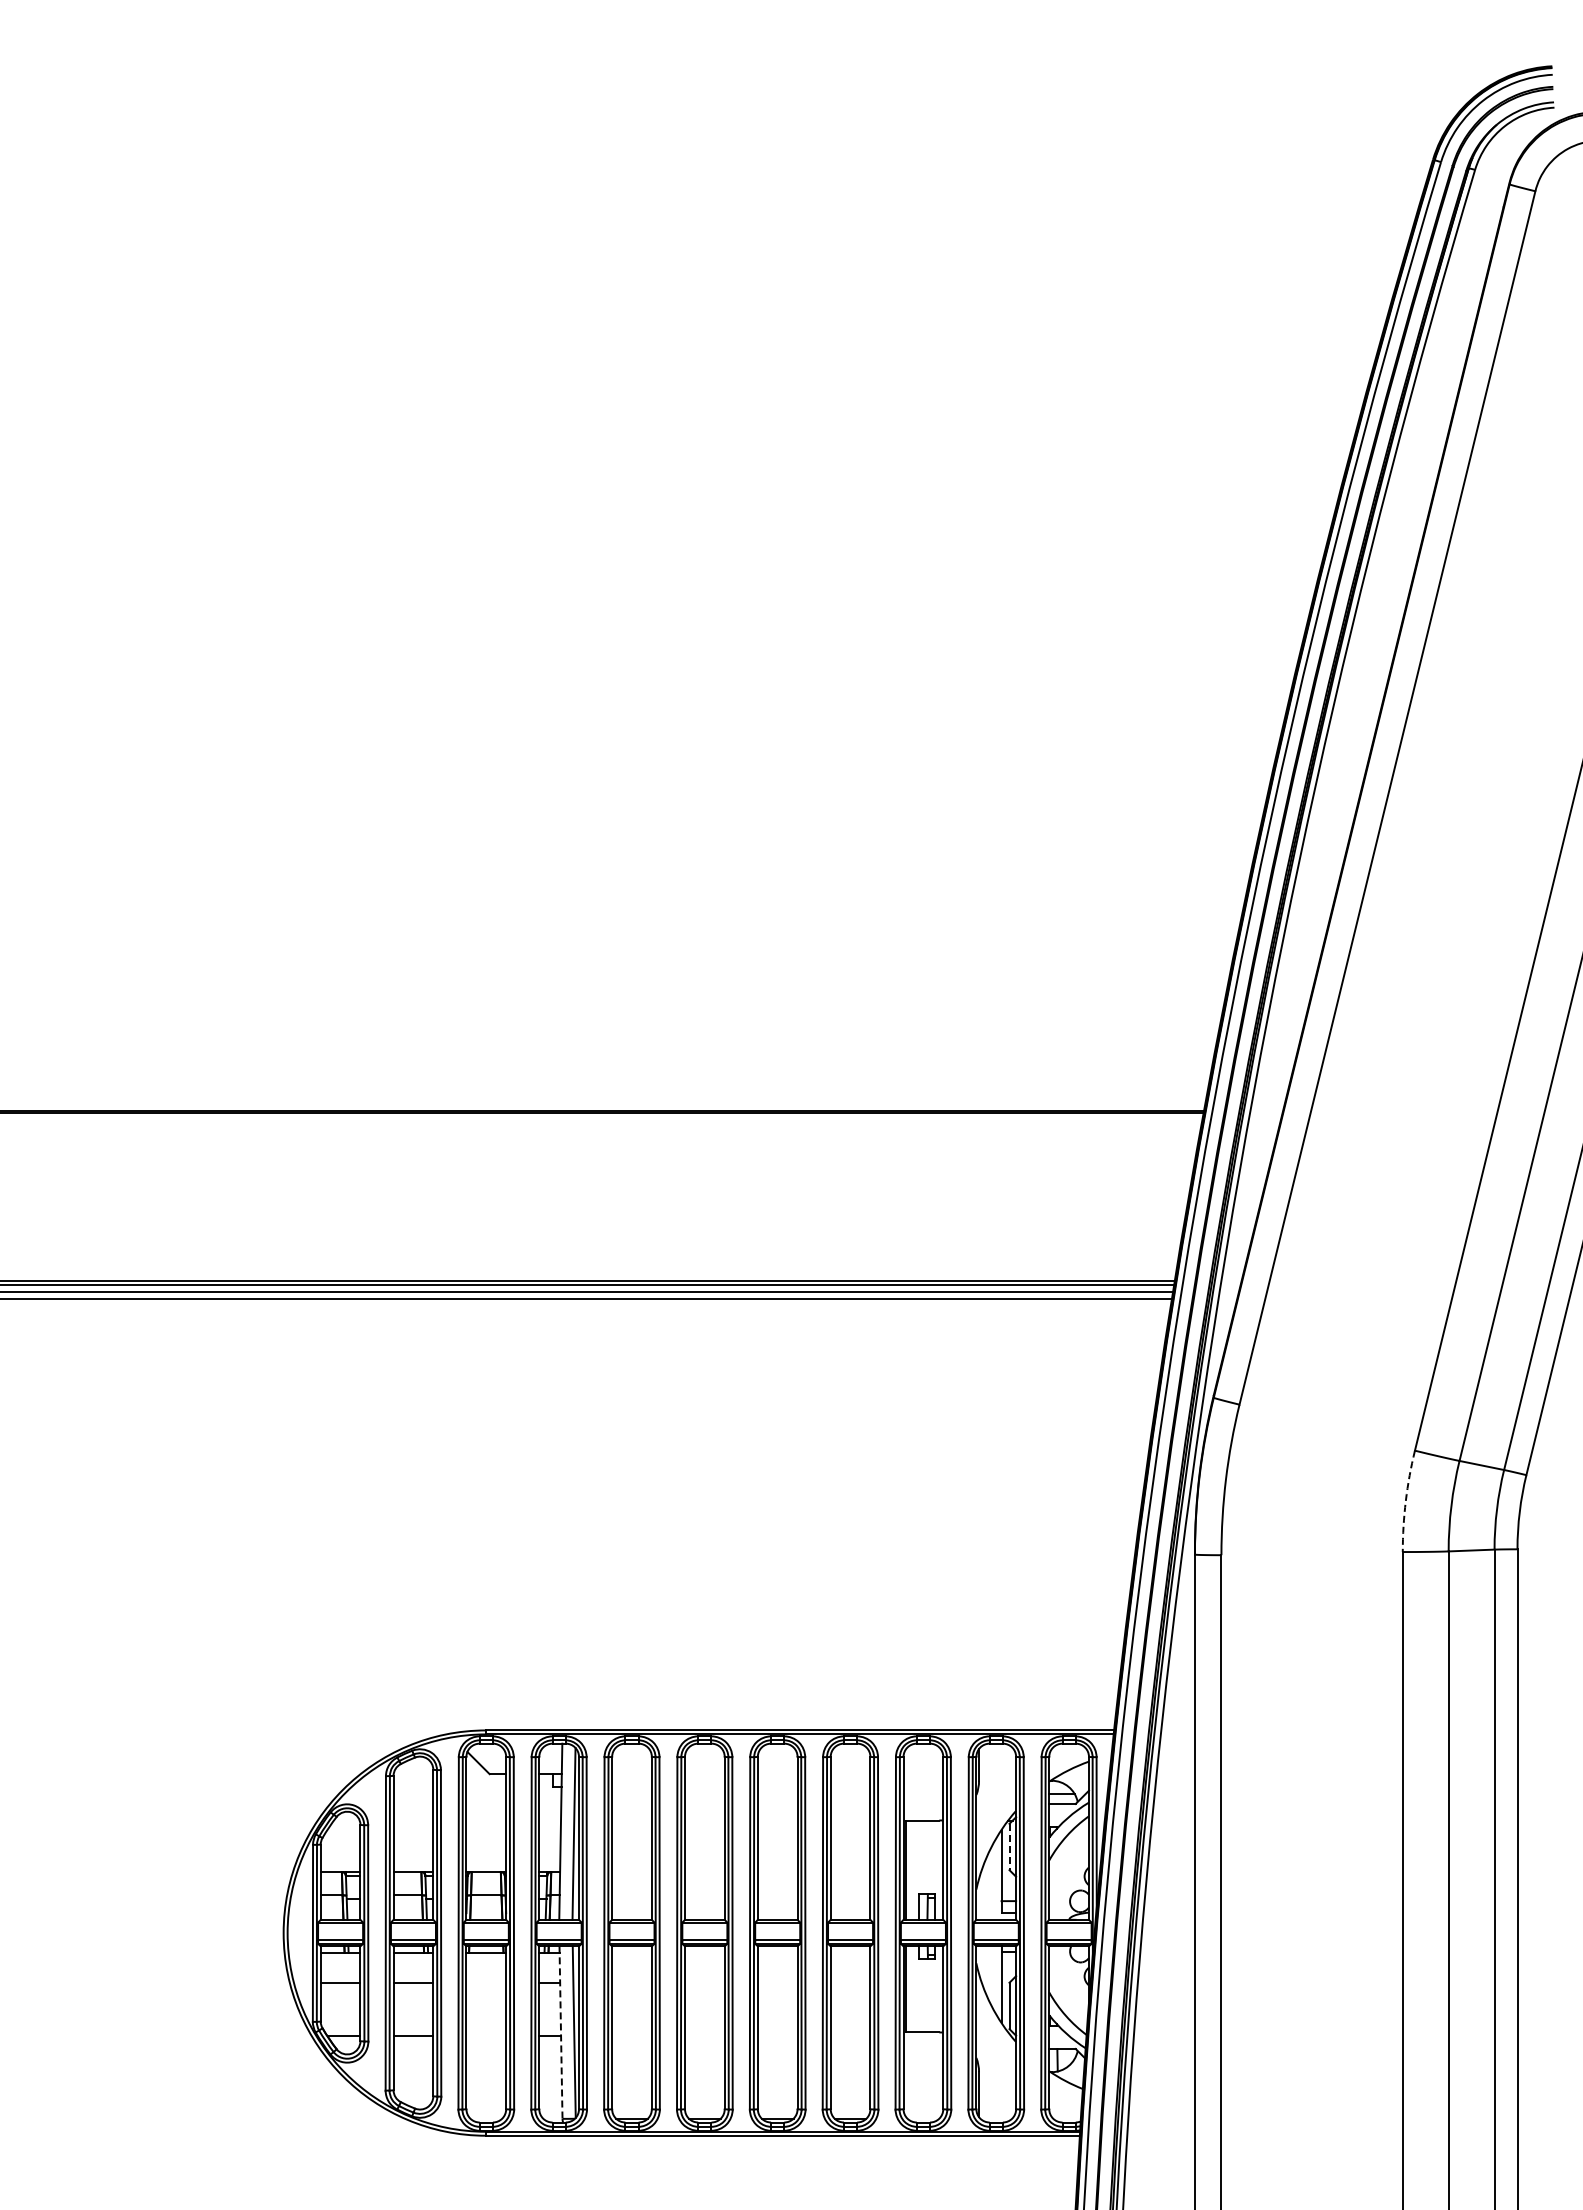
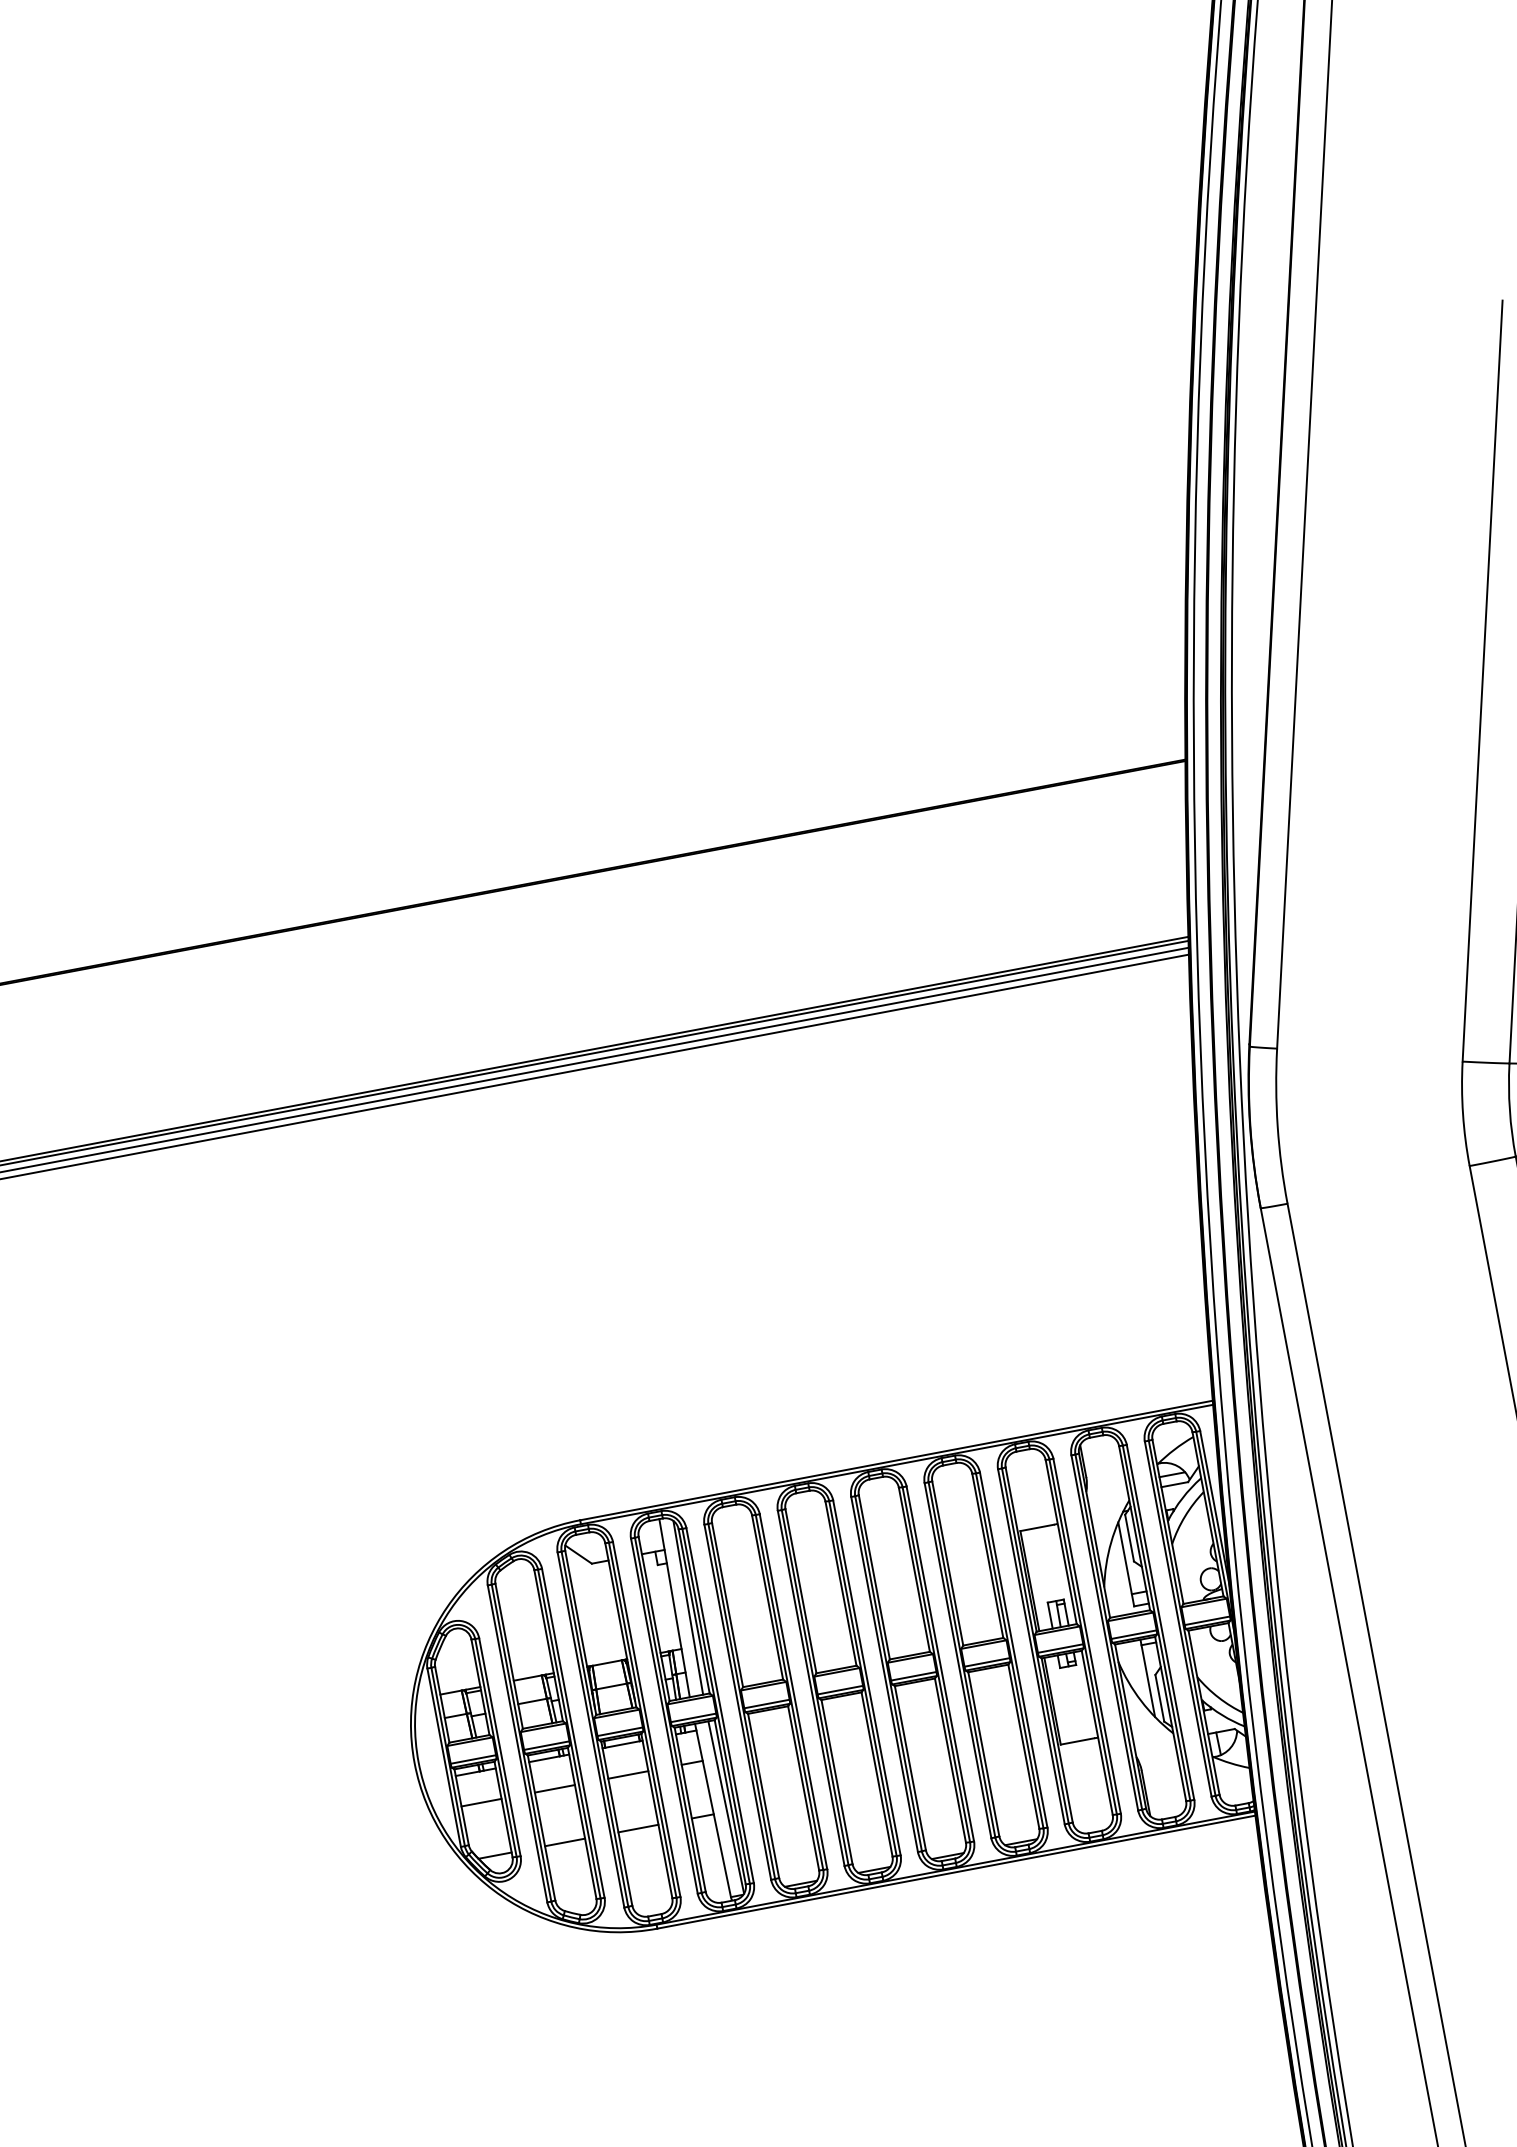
arc: (1405, 1500) -> (1462, 1113), dashed -> solid
line: (1009, 1847) -> (1129, 1538), dashed -> solid
line: (486, 1983) -> (628, 1775), added
line: (561, 2033) -> (713, 1811), dashed -> solid
line: (486, 2036) -> (638, 1828), added

